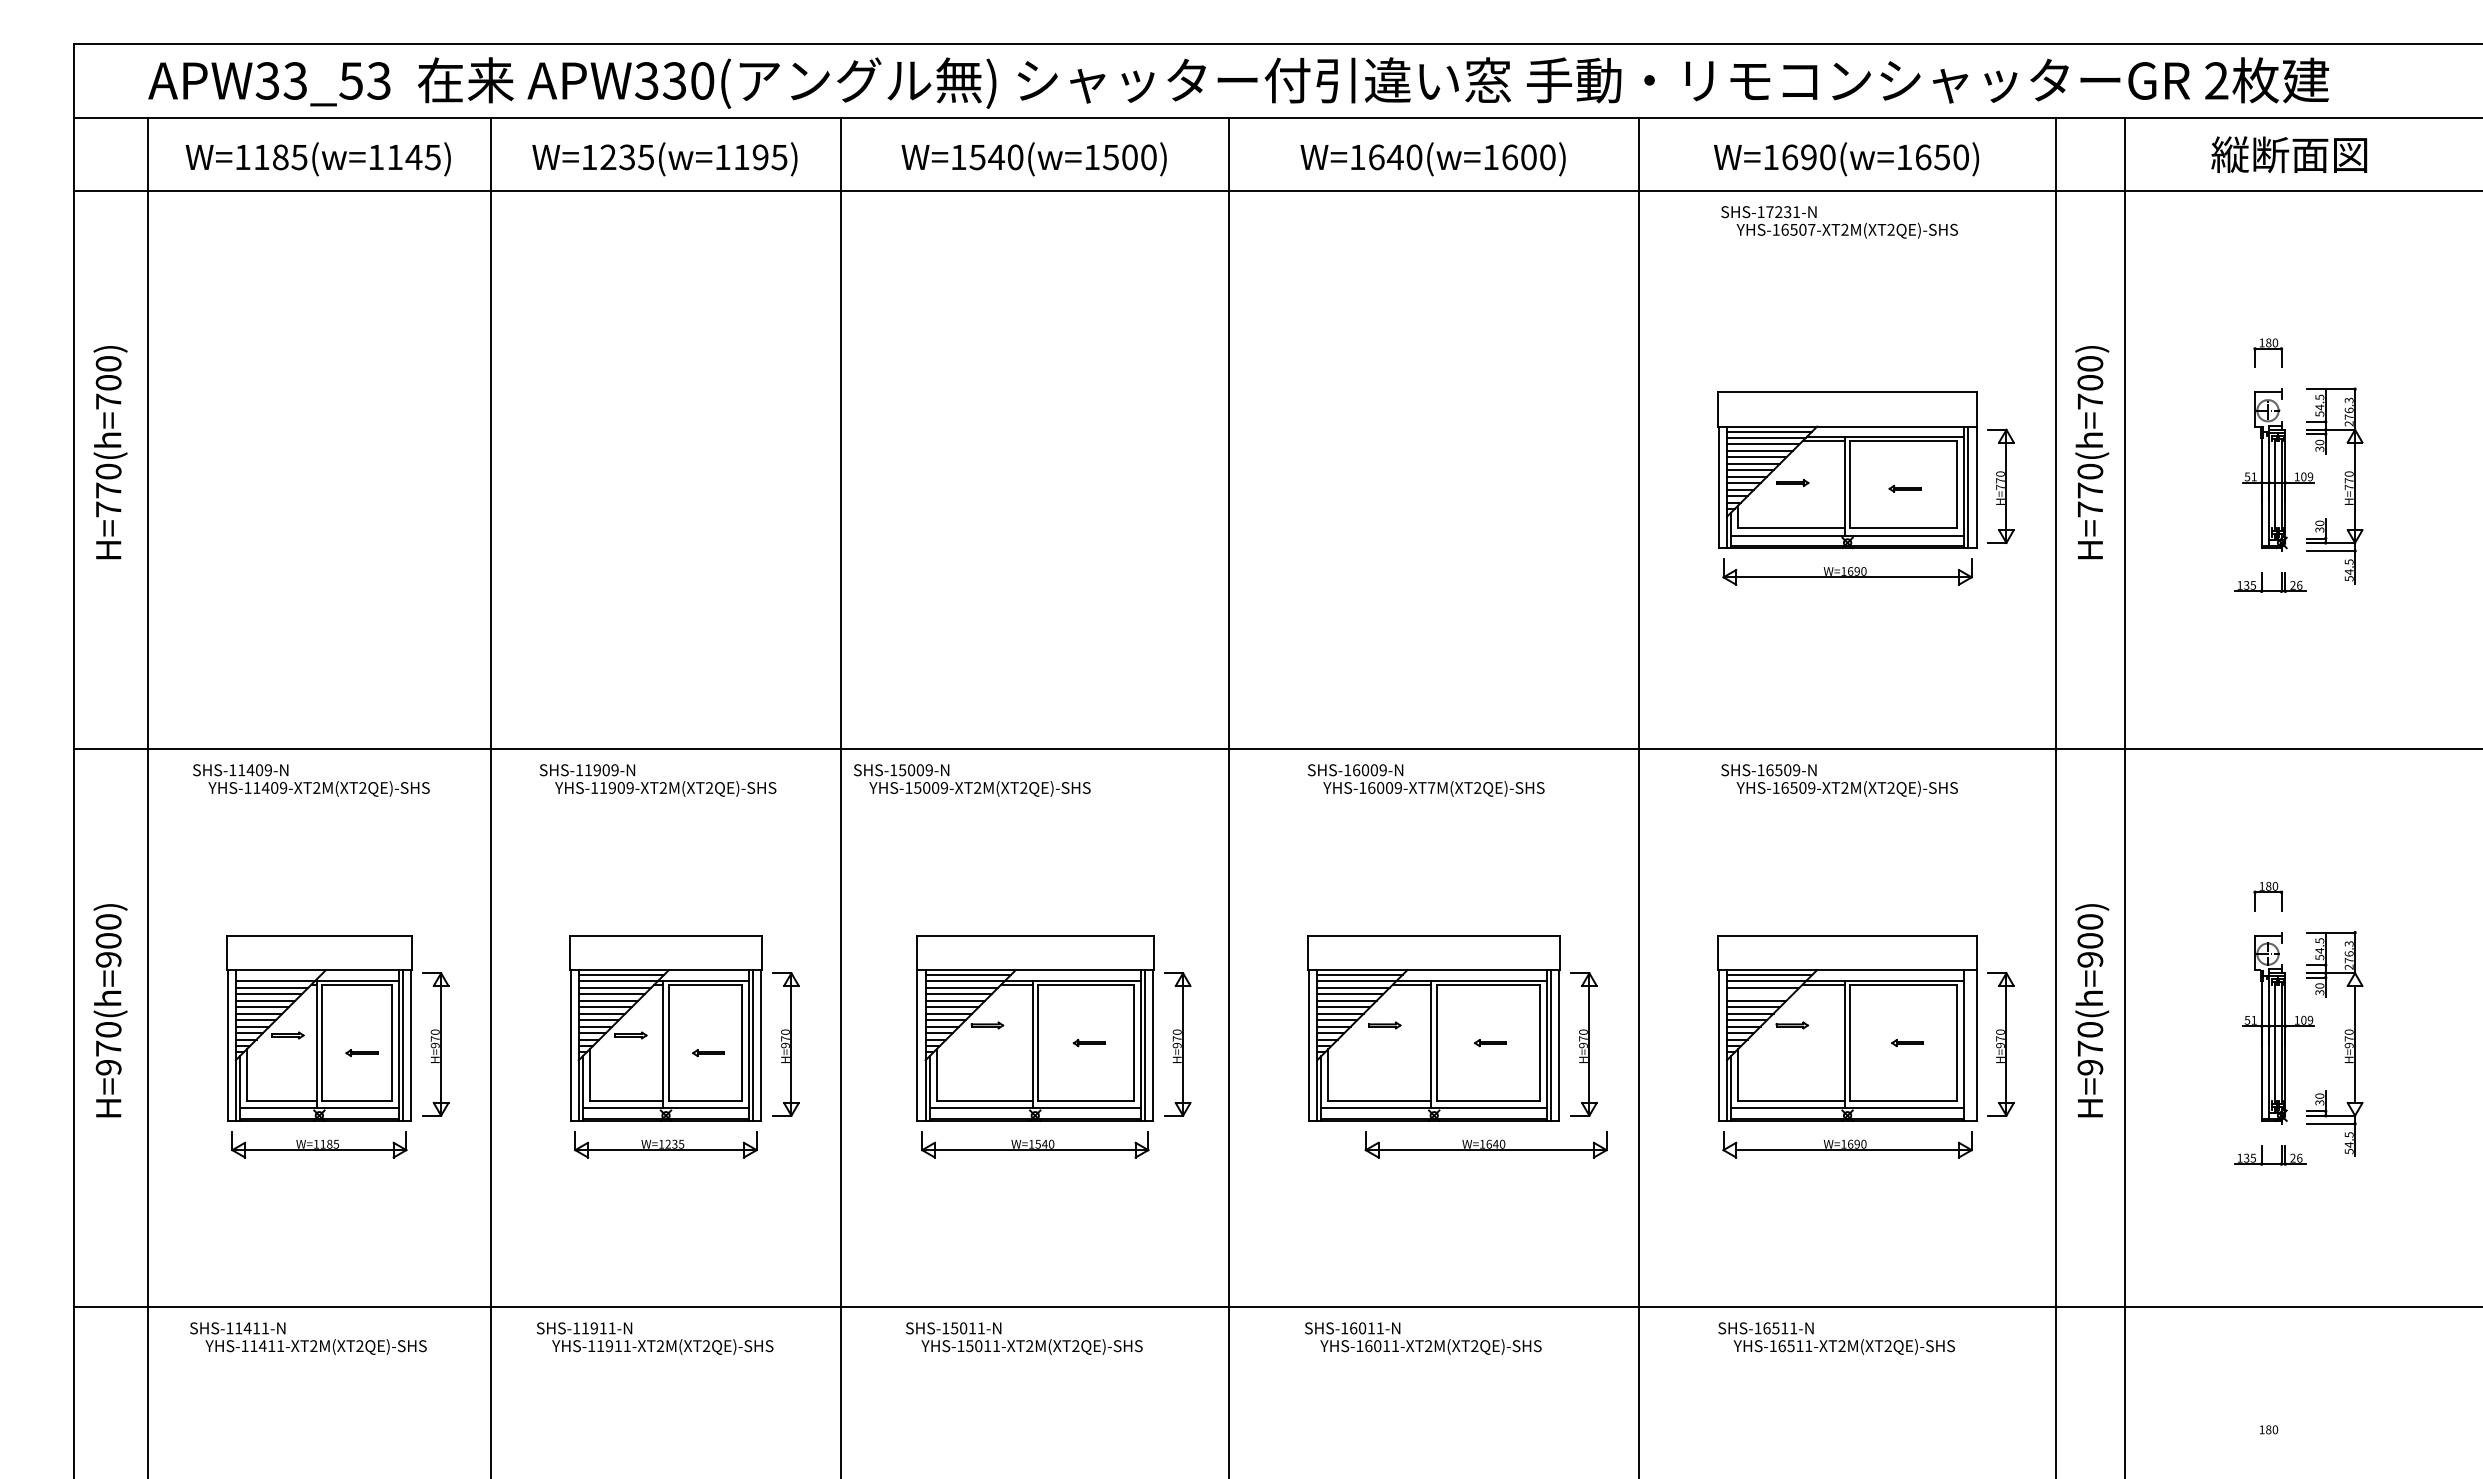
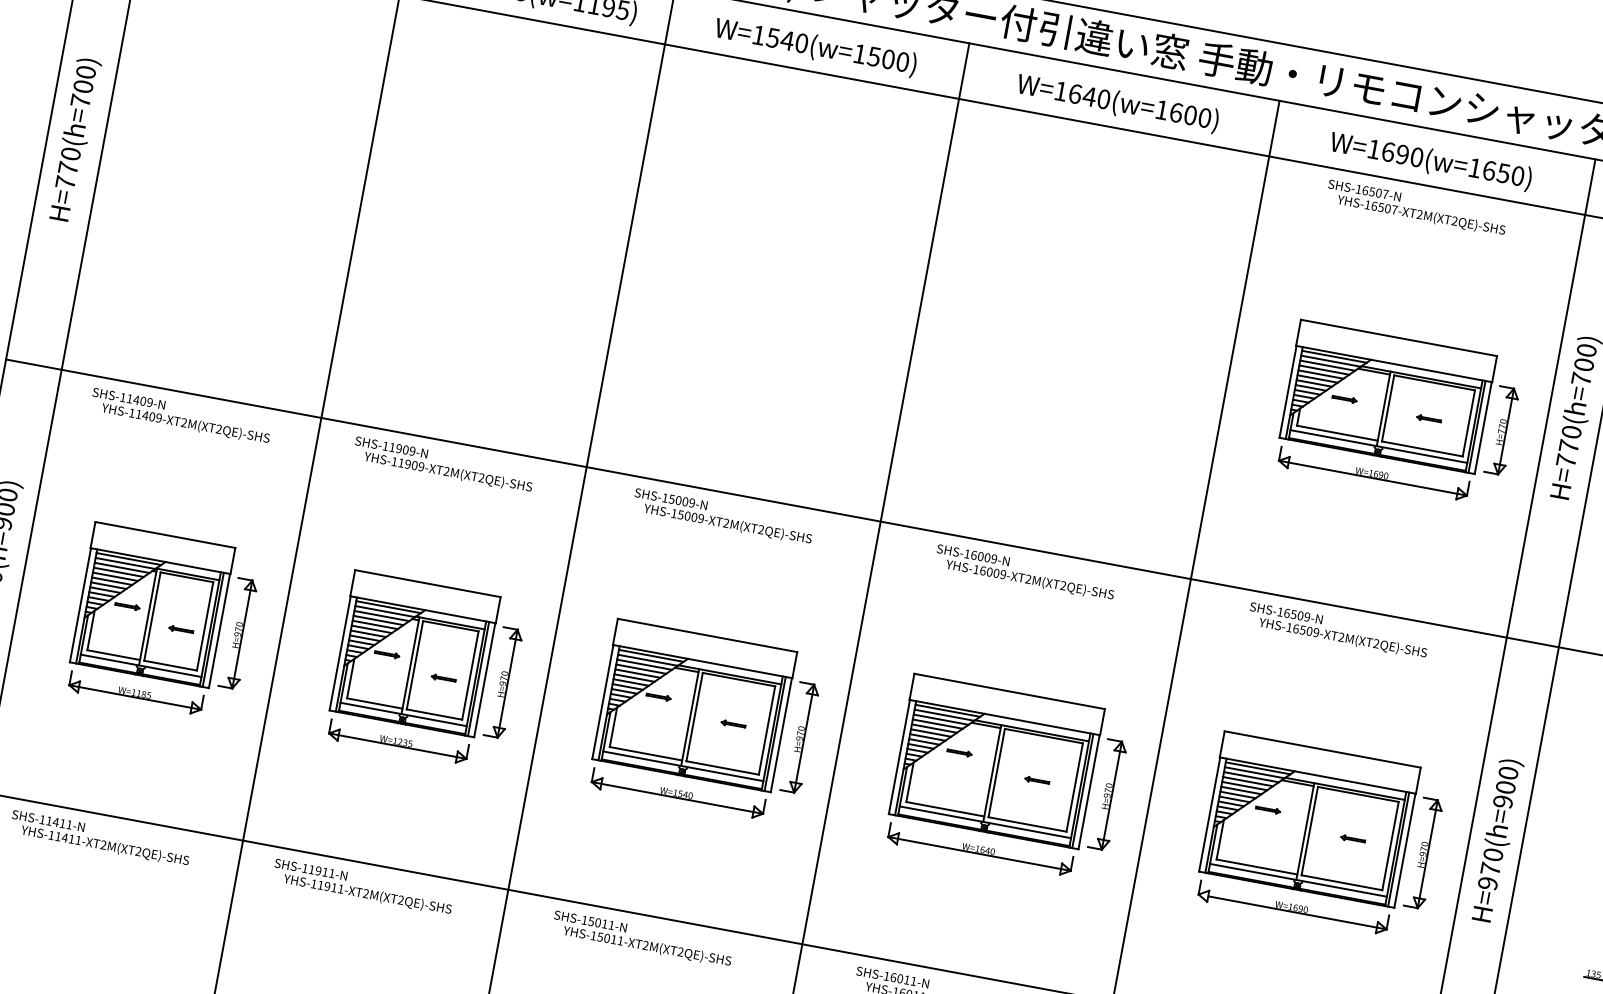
text: (1783, 212) -> (1375, 192), SHS-17231-N -> SHS-16507-N
text: (972, 780) -> (723, 516), moved
text: (1431, 787) -> (1028, 578), YHS-16009-XT7M(XT2QE)-SHS -> YHS-16009-XT2M(XT2QE)-SHS
line: (278, 974) -> (128, 558), added
line: (1759, 994) -> (1247, 781), added
line: (1968, 1045) -> (1398, 849), added
part: (1485, 1144) -> (979, 849), moved

